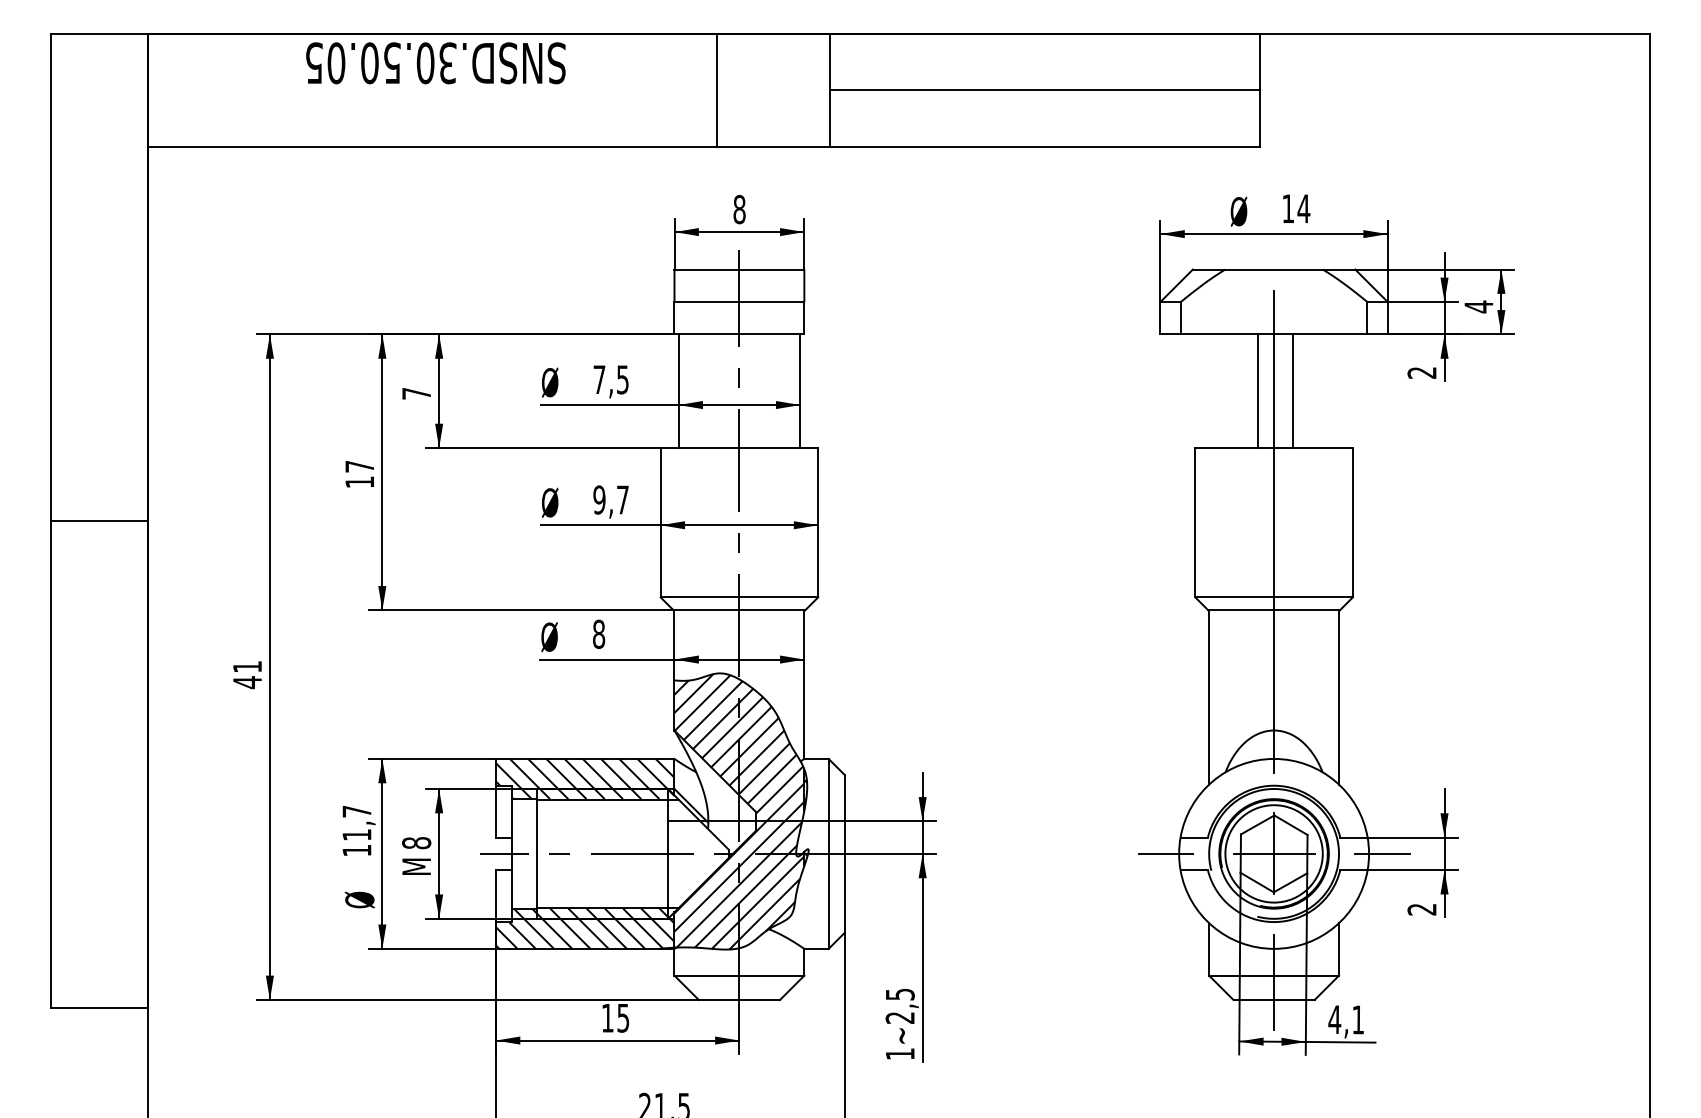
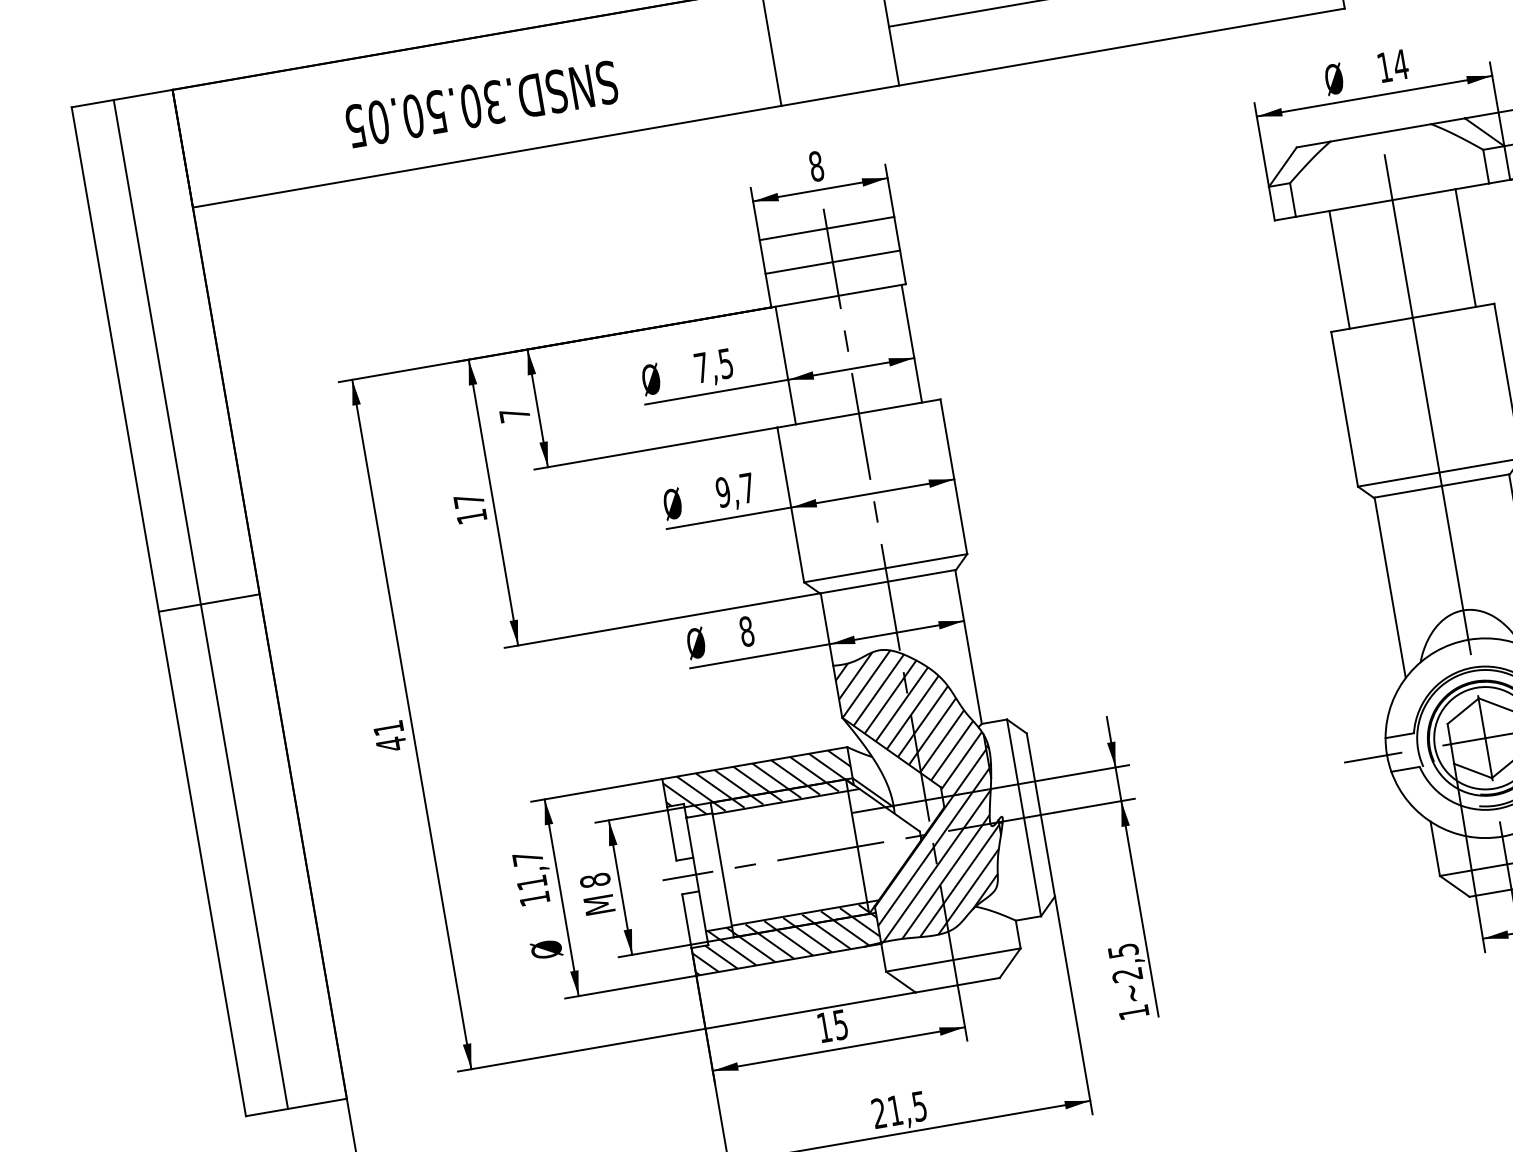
text: (435, 63) -> (481, 104), moved
line: (1258, 391) -> (1339, 270), moved
line: (1292, 391) -> (1465, 248), moved
line: (91, 520) -> (200, 604), added

